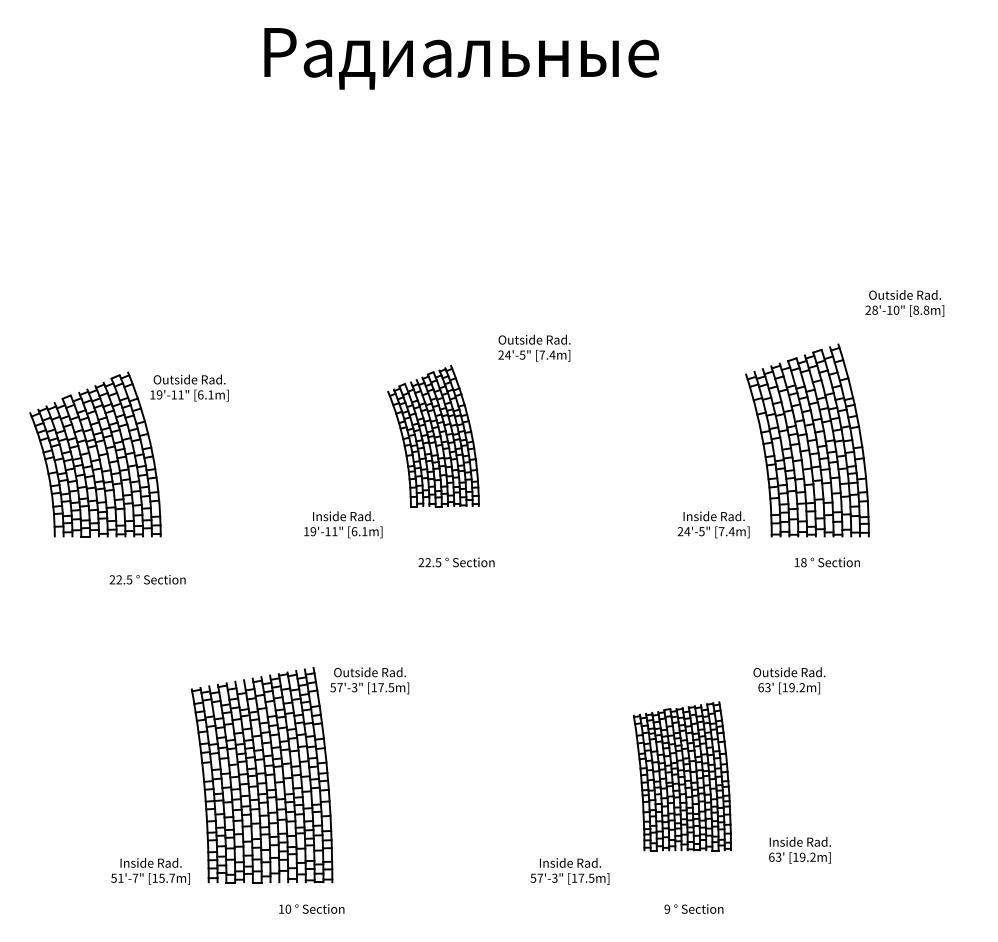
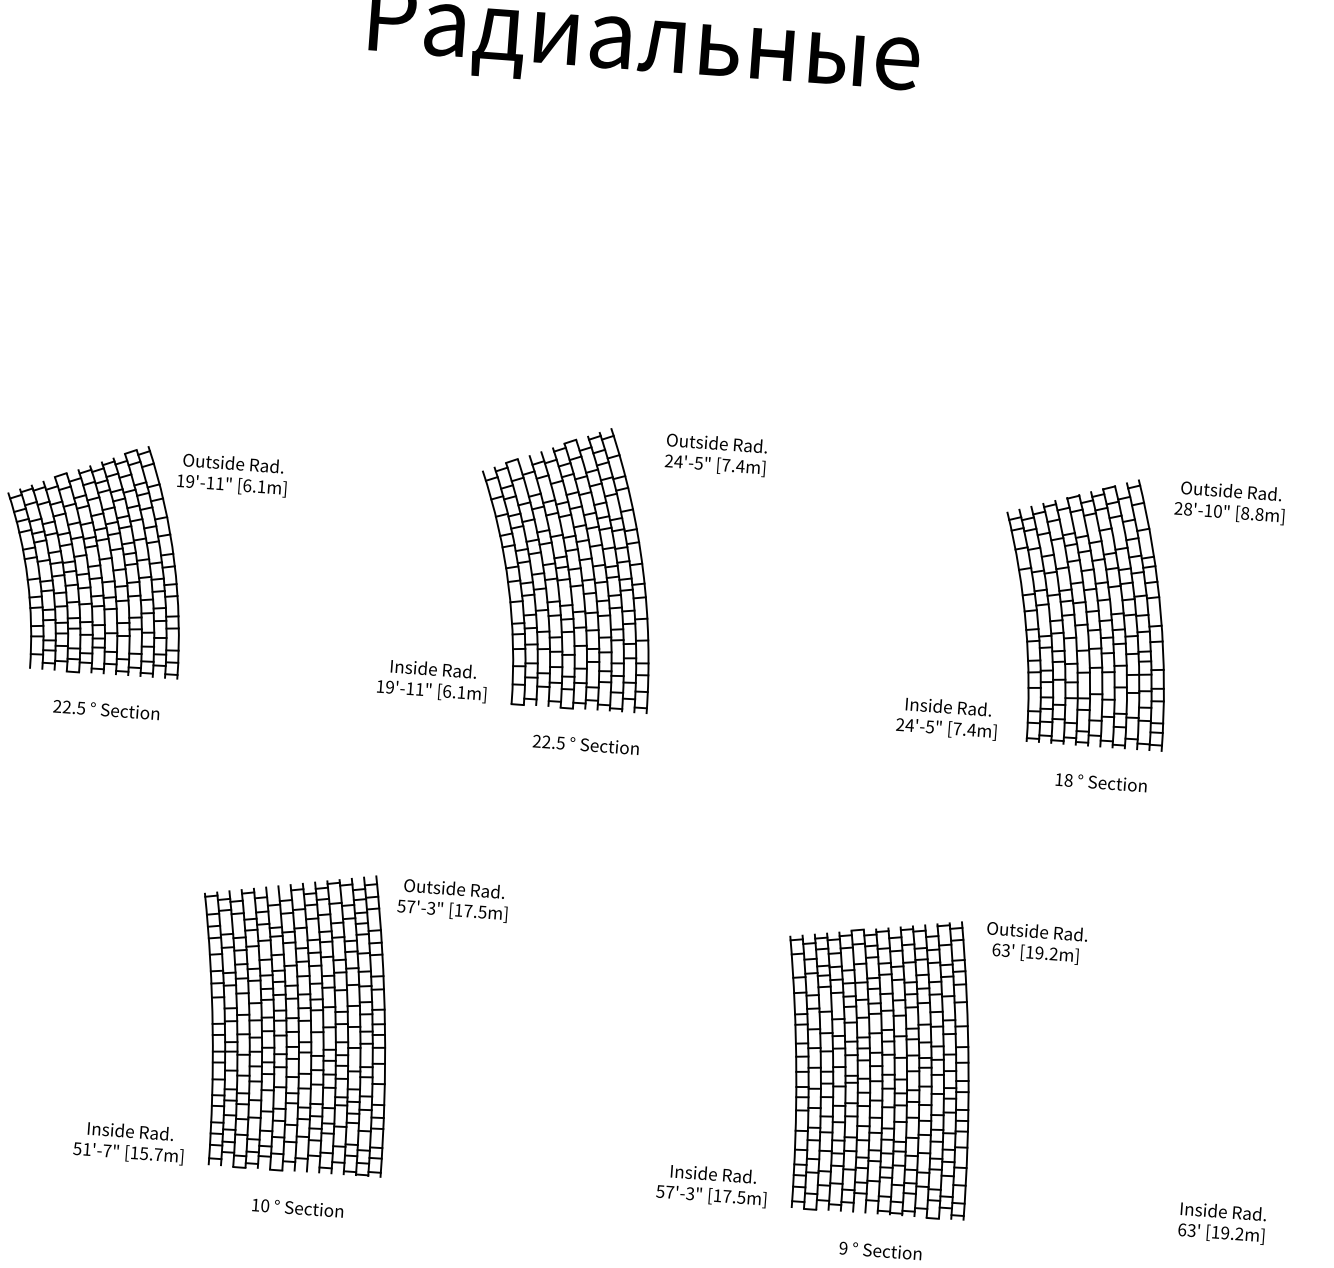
text: (904, 303) -> (1229, 502), moved
part: (433, 435) -> (566, 565), size x1.43
text: (147, 579) -> (106, 709), moved
part: (682, 776) -> (878, 1065), size x1.43
text: (799, 850) -> (1221, 1223), moved
text: (311, 908) -> (297, 1207), moved

